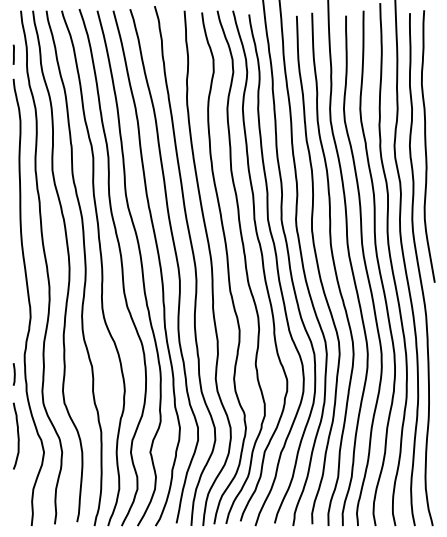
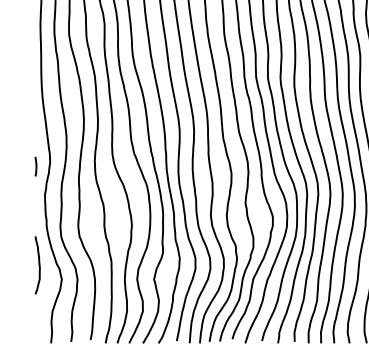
line: (13, 373) -> (35, 165), moved

